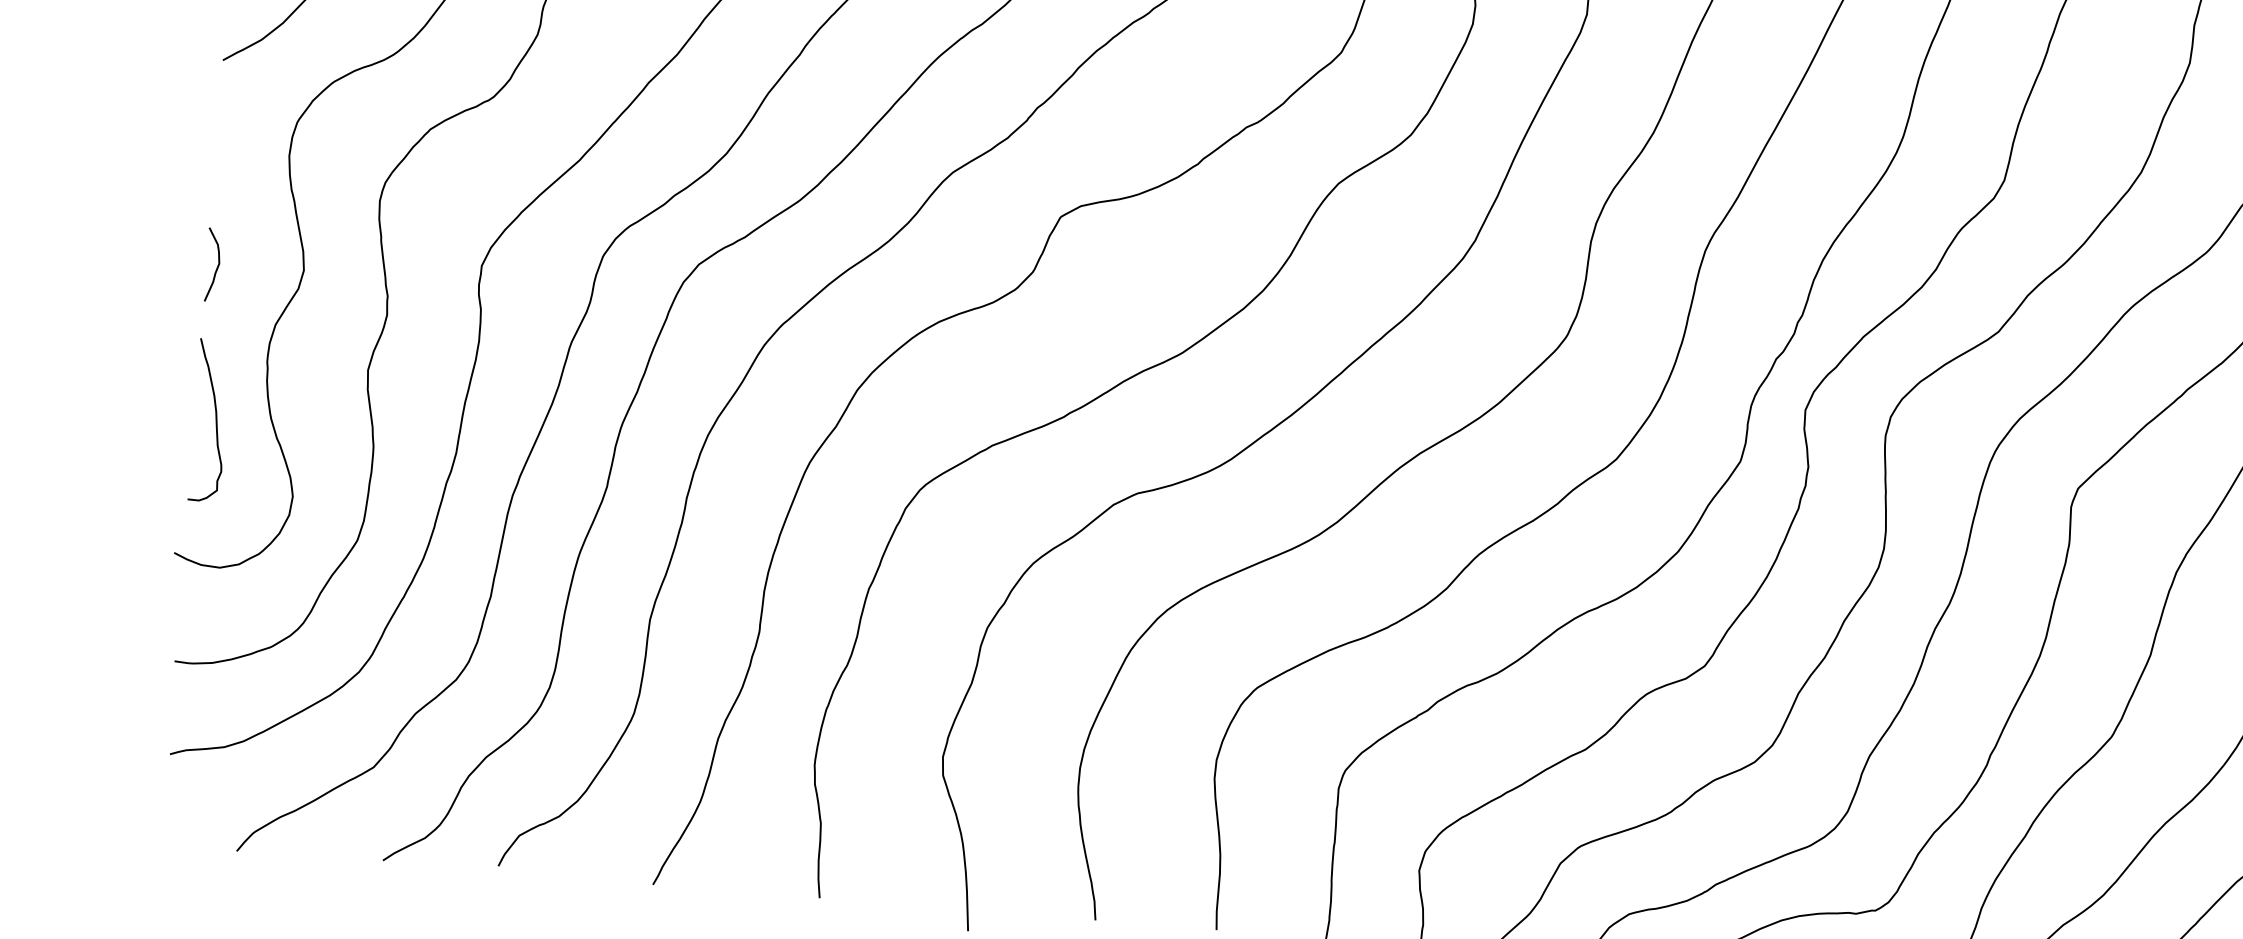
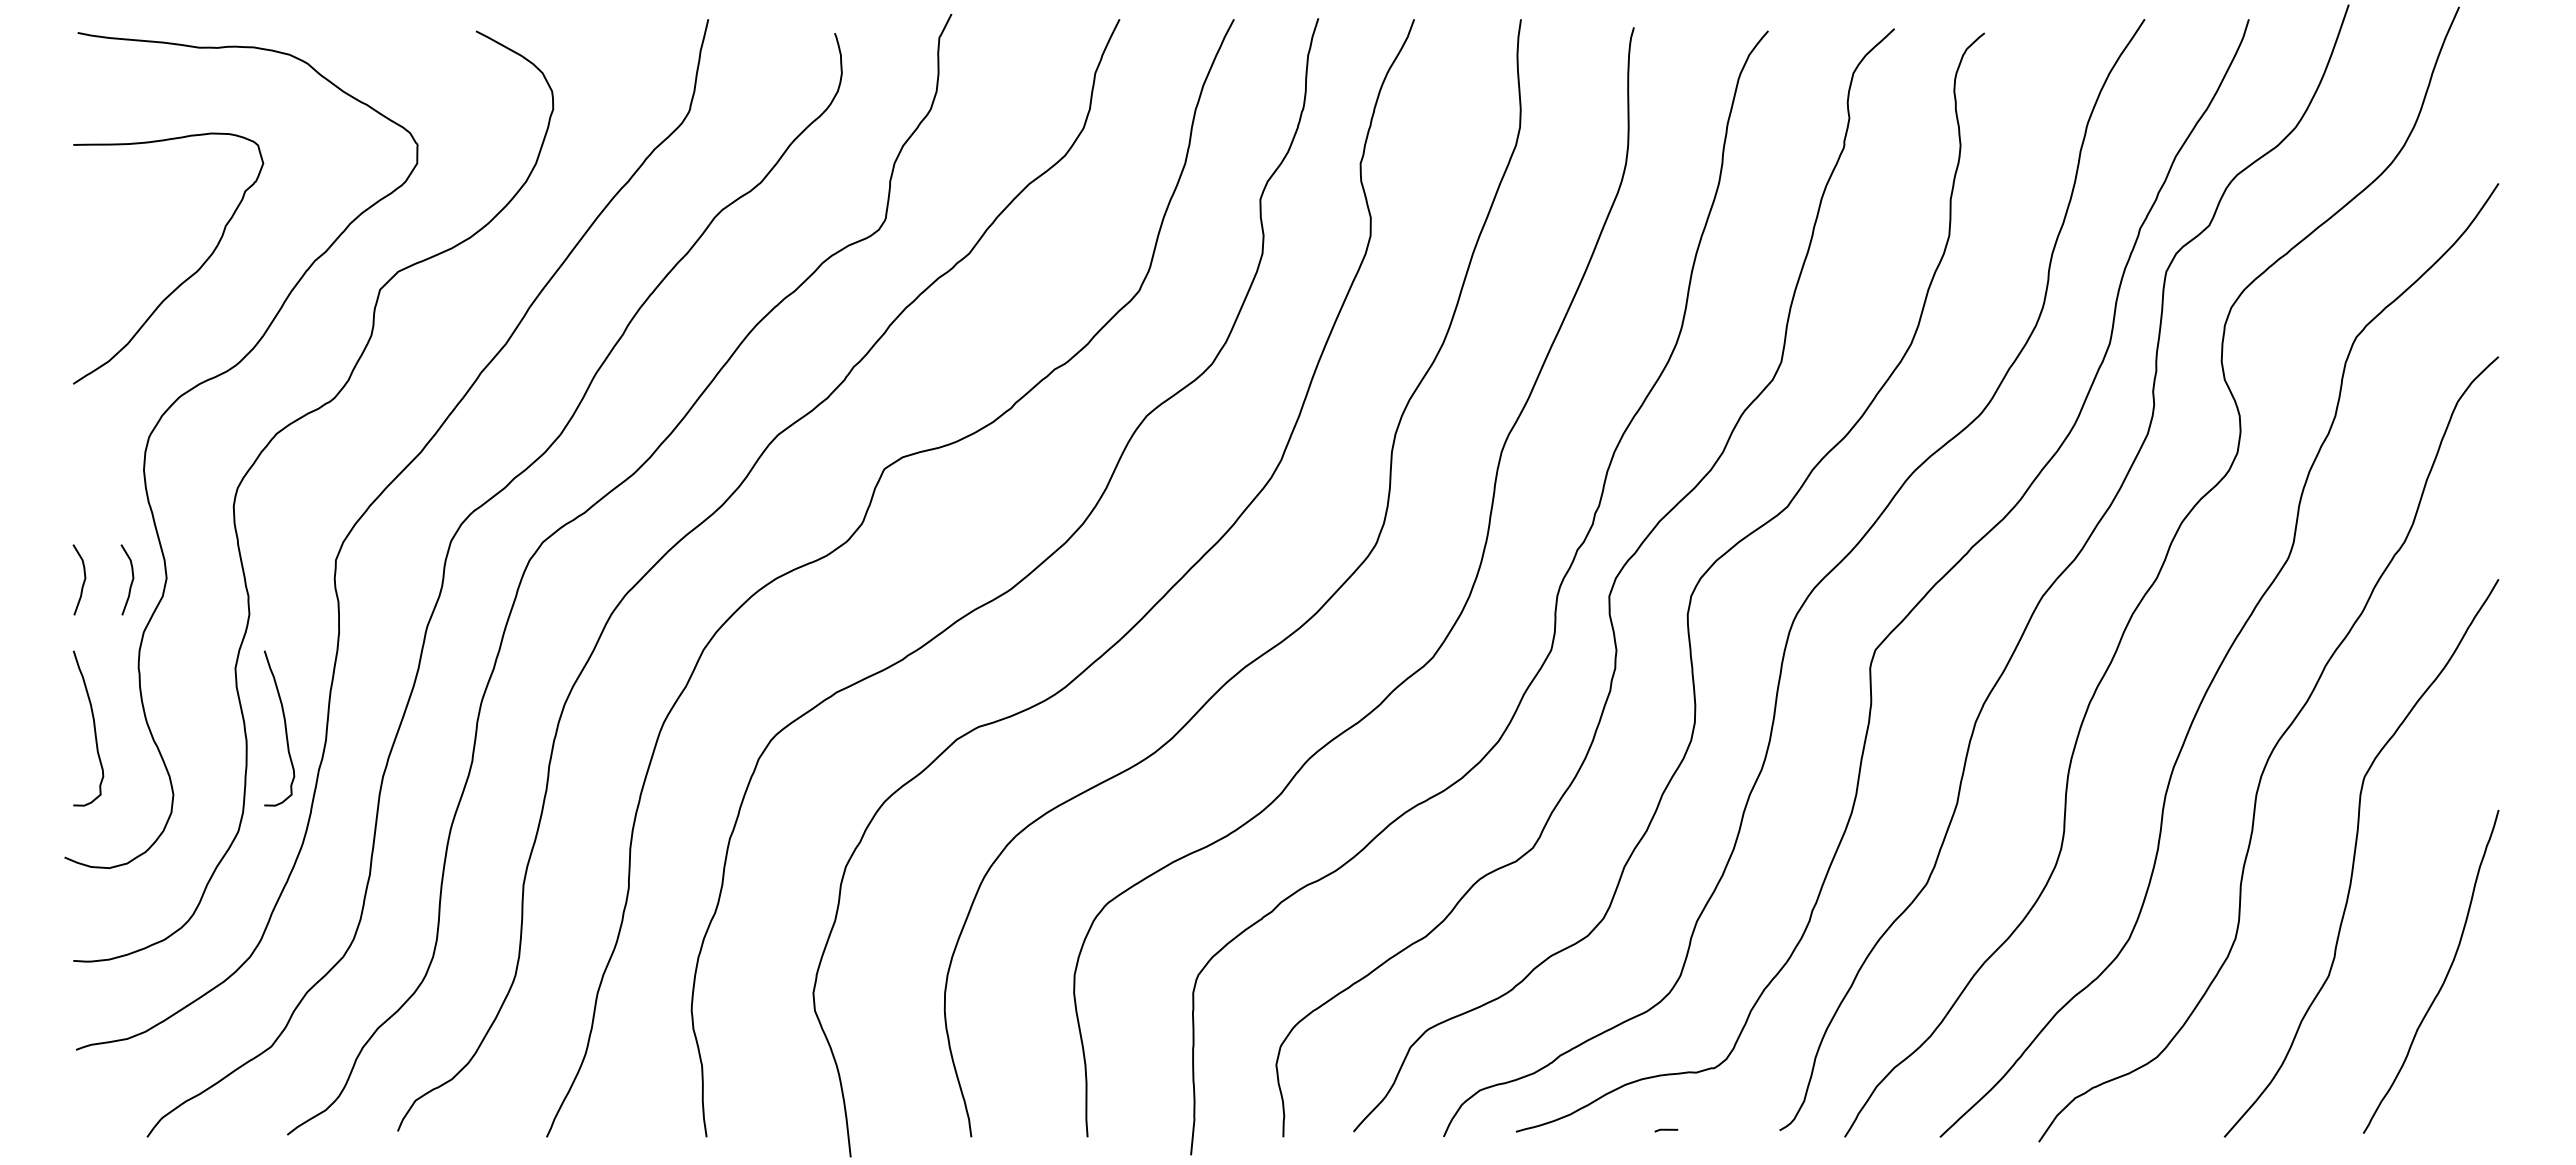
curve: (267, 269) -> (131, 580), added
curve: (414, 435) -> (284, 727), added

